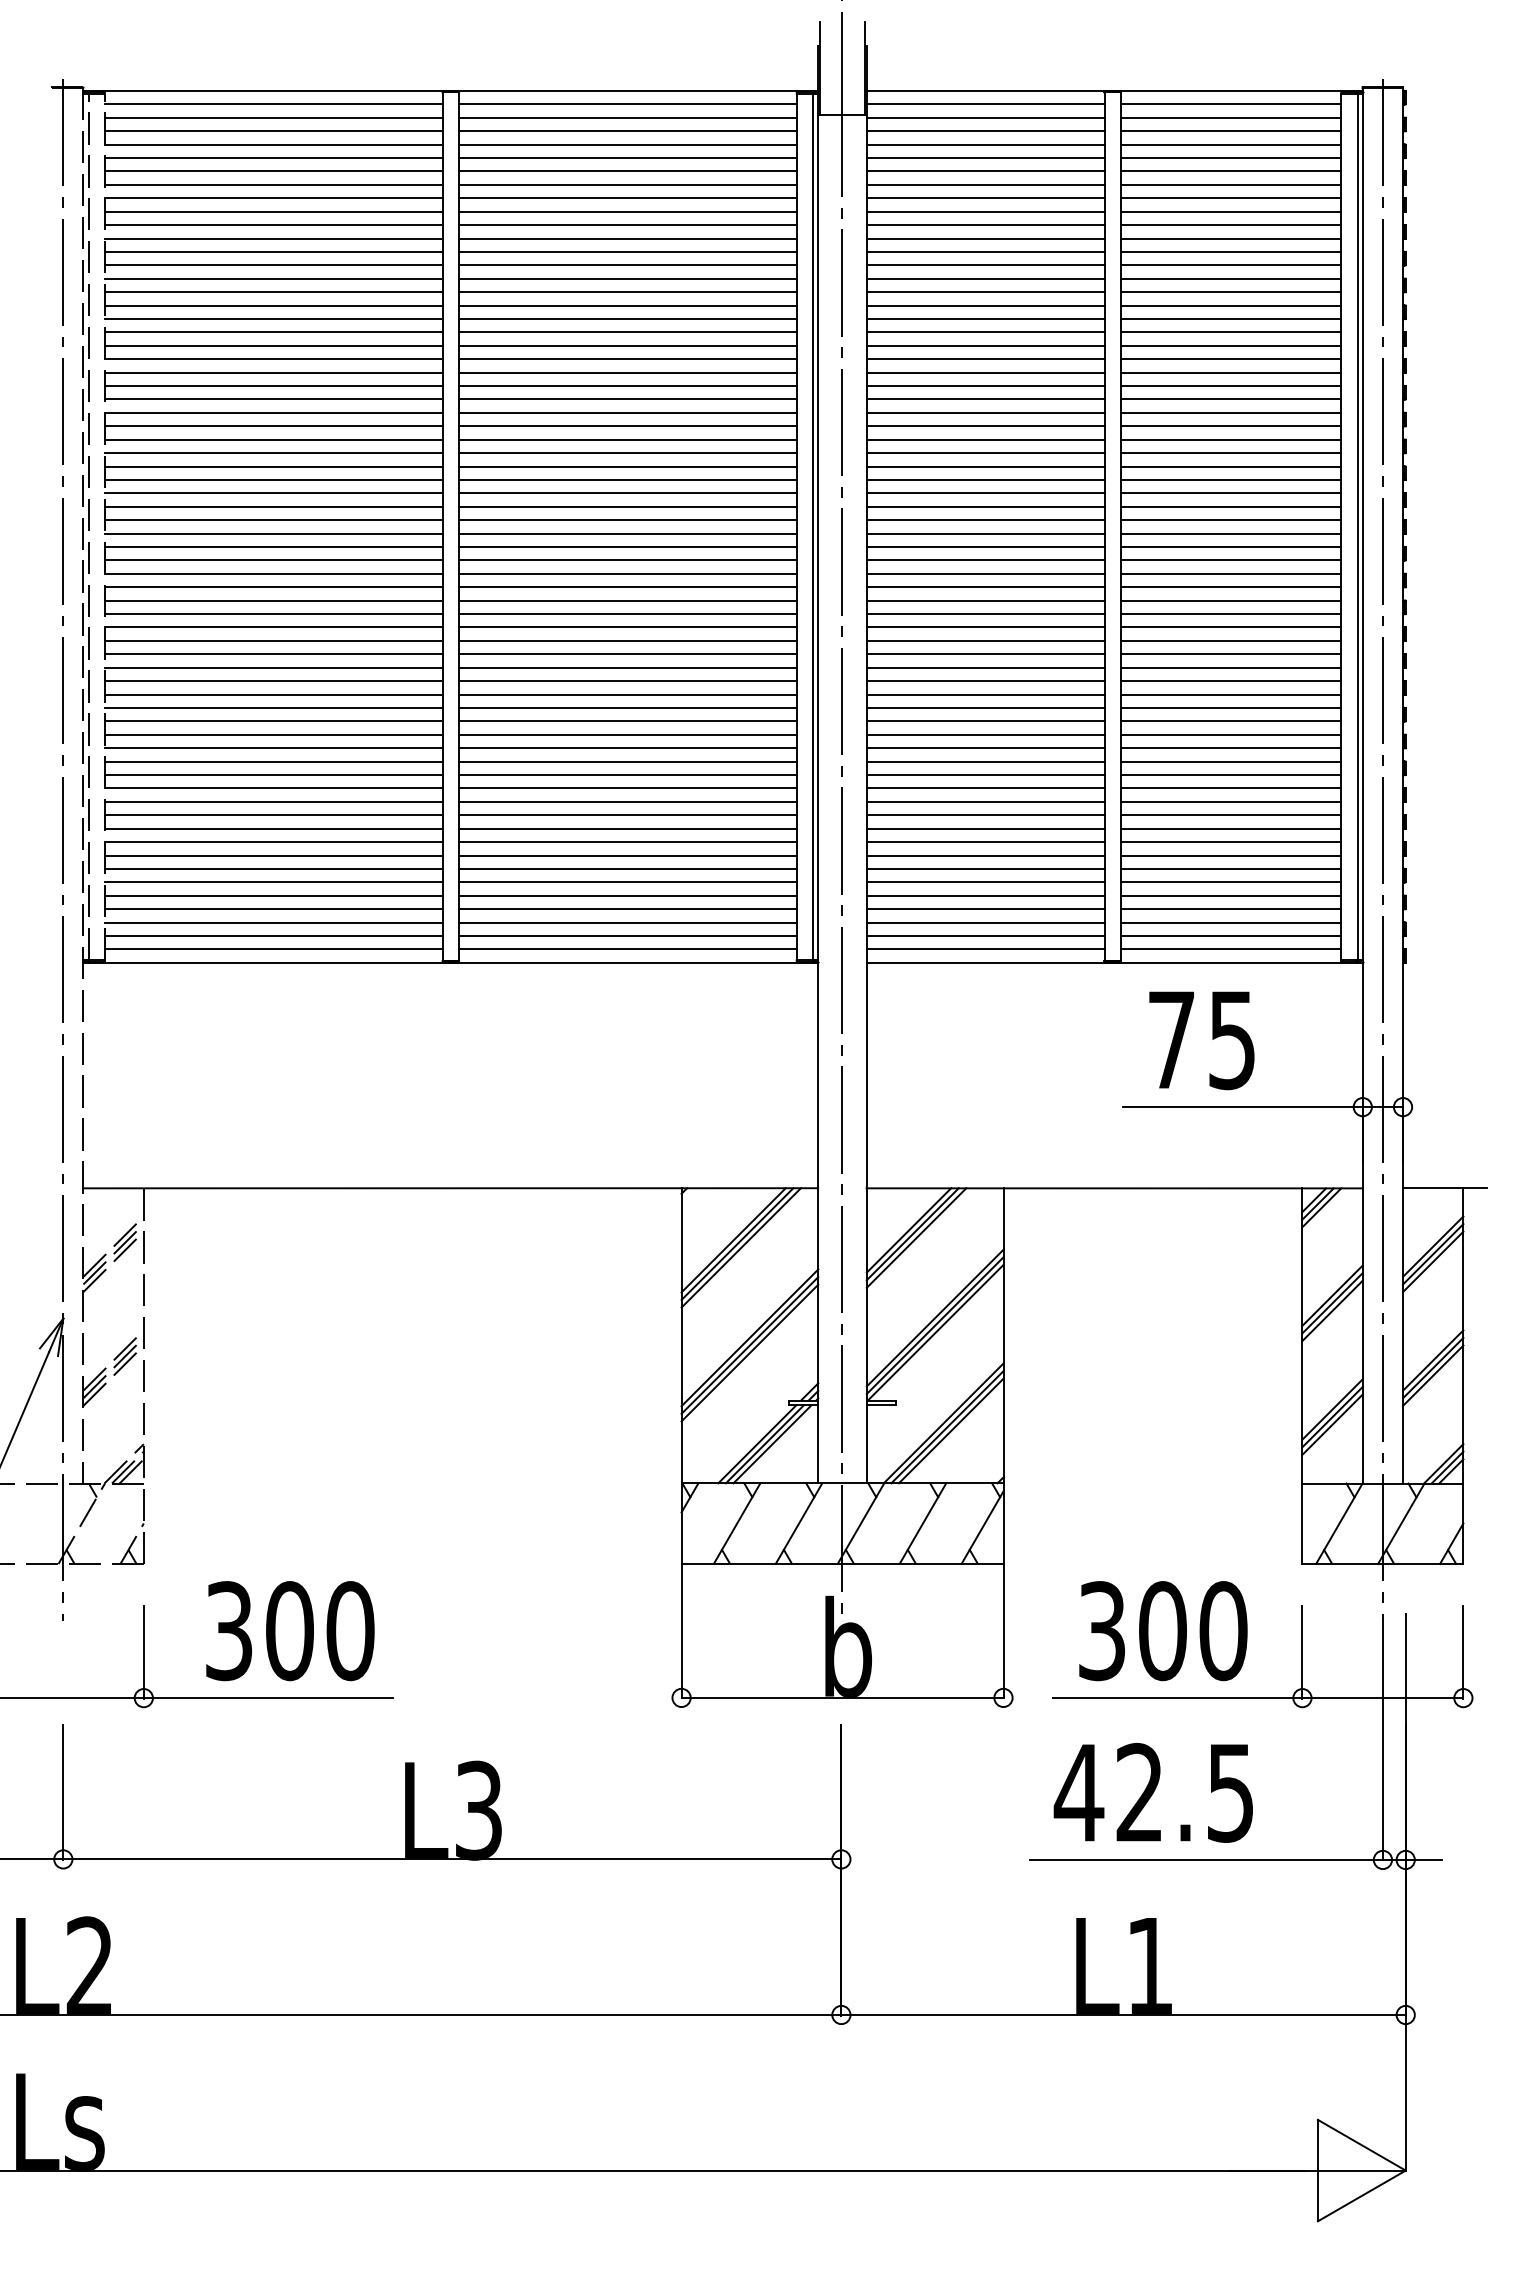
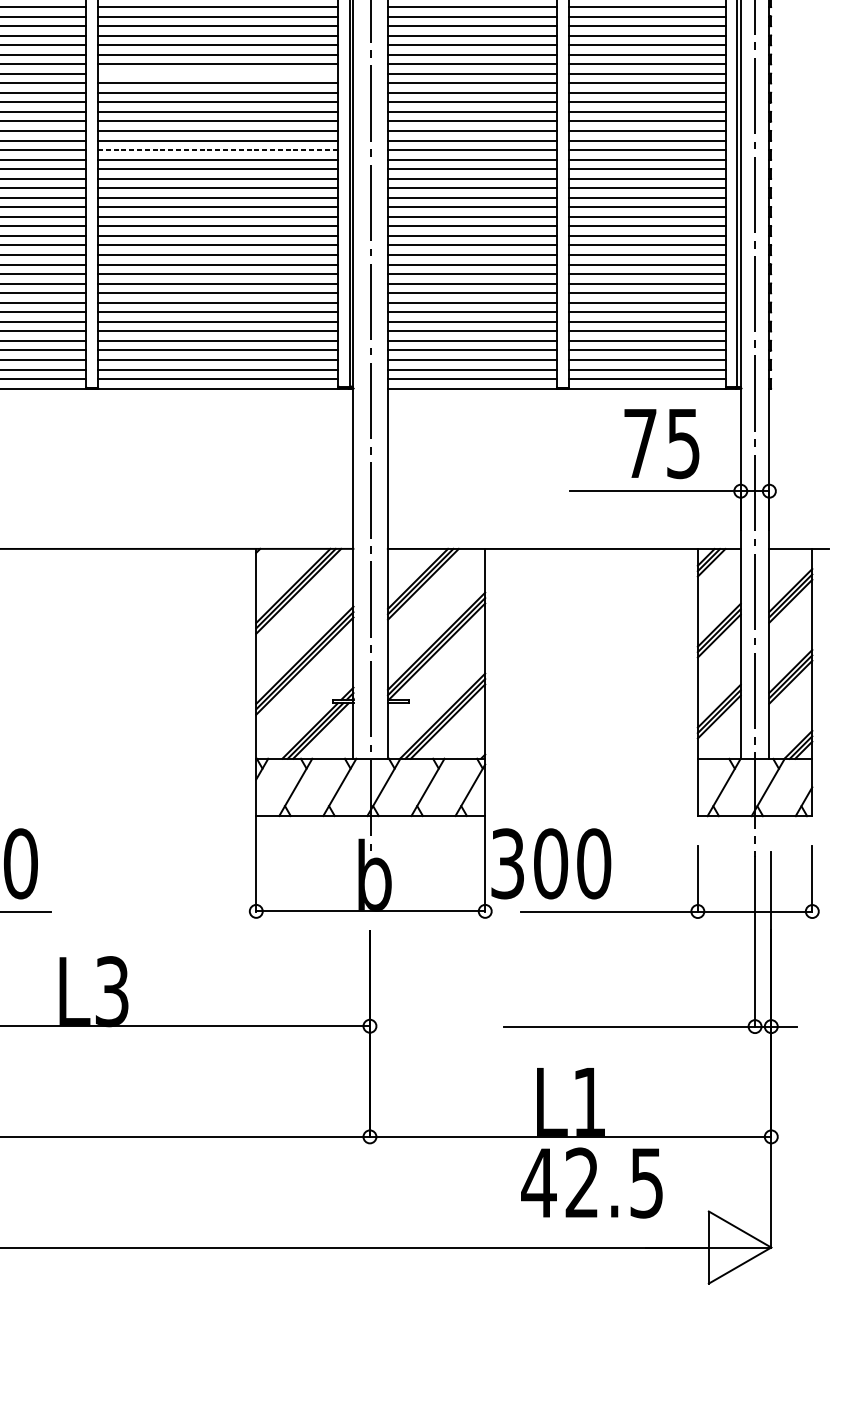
line: (627, 520) -> (217, 74), removed
line: (627, 627) -> (217, 150), solid -> dashed
text: (1201, 1040) -> (661, 443), moved
text: (1163, 1631) -> (551, 864), moved
text: (1152, 1792) -> (591, 1182), moved

